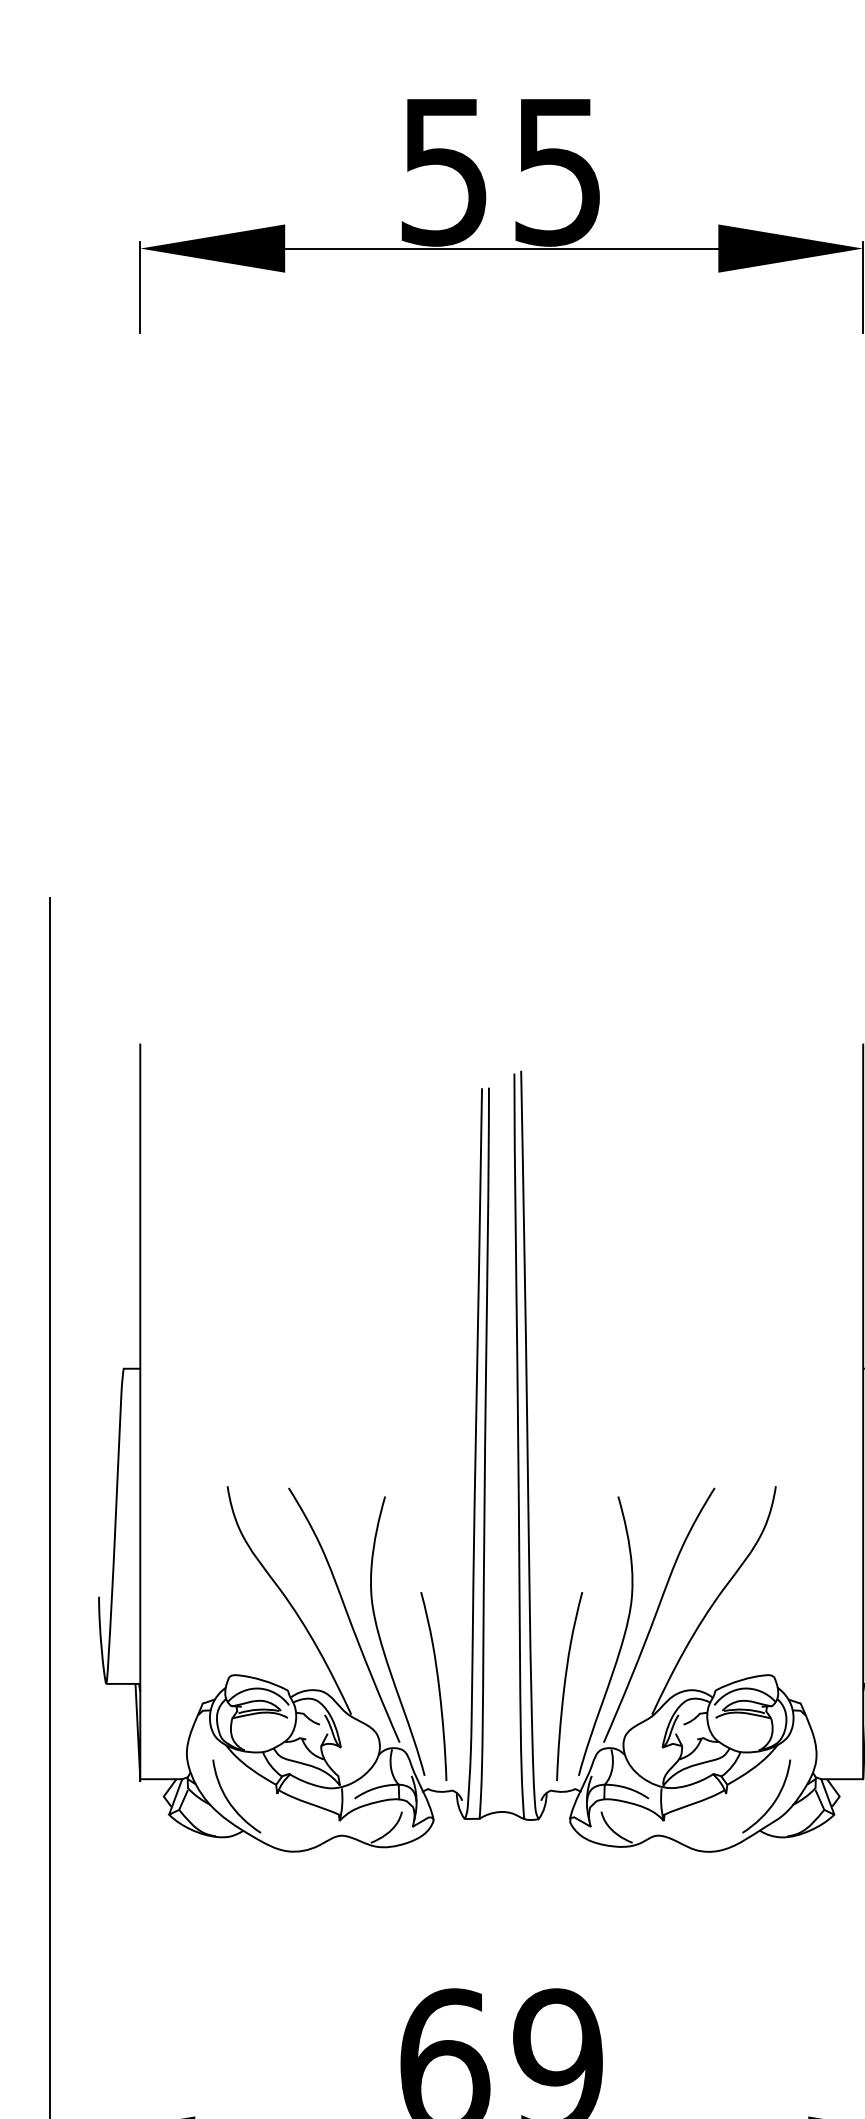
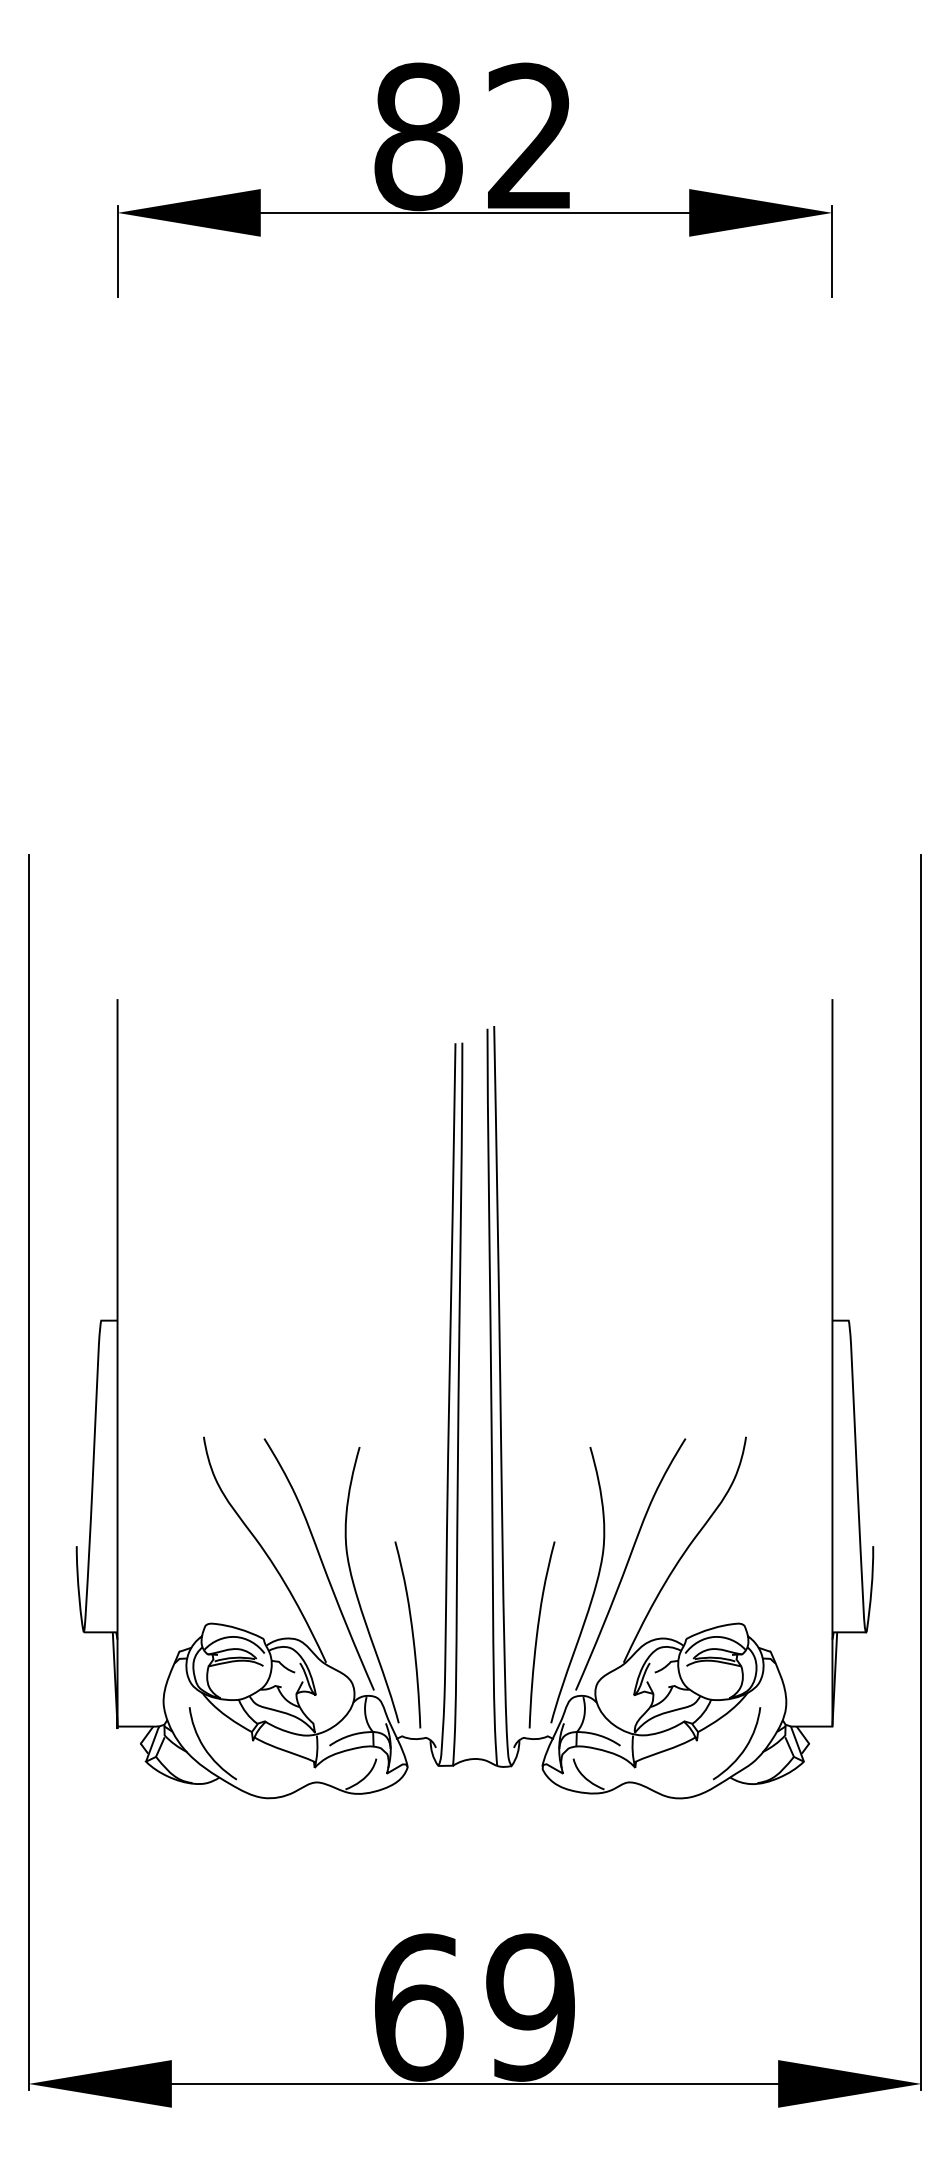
text: (499, 171) -> (472, 136), 55 -> 82

